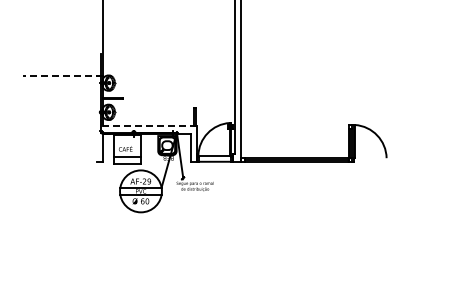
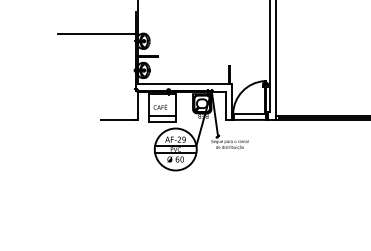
line: (63, 75) -> (98, 33), dashed -> solid
line: (149, 125) -> (184, 83), dashed -> solid
line: (84, 161) -> (119, 119), added

